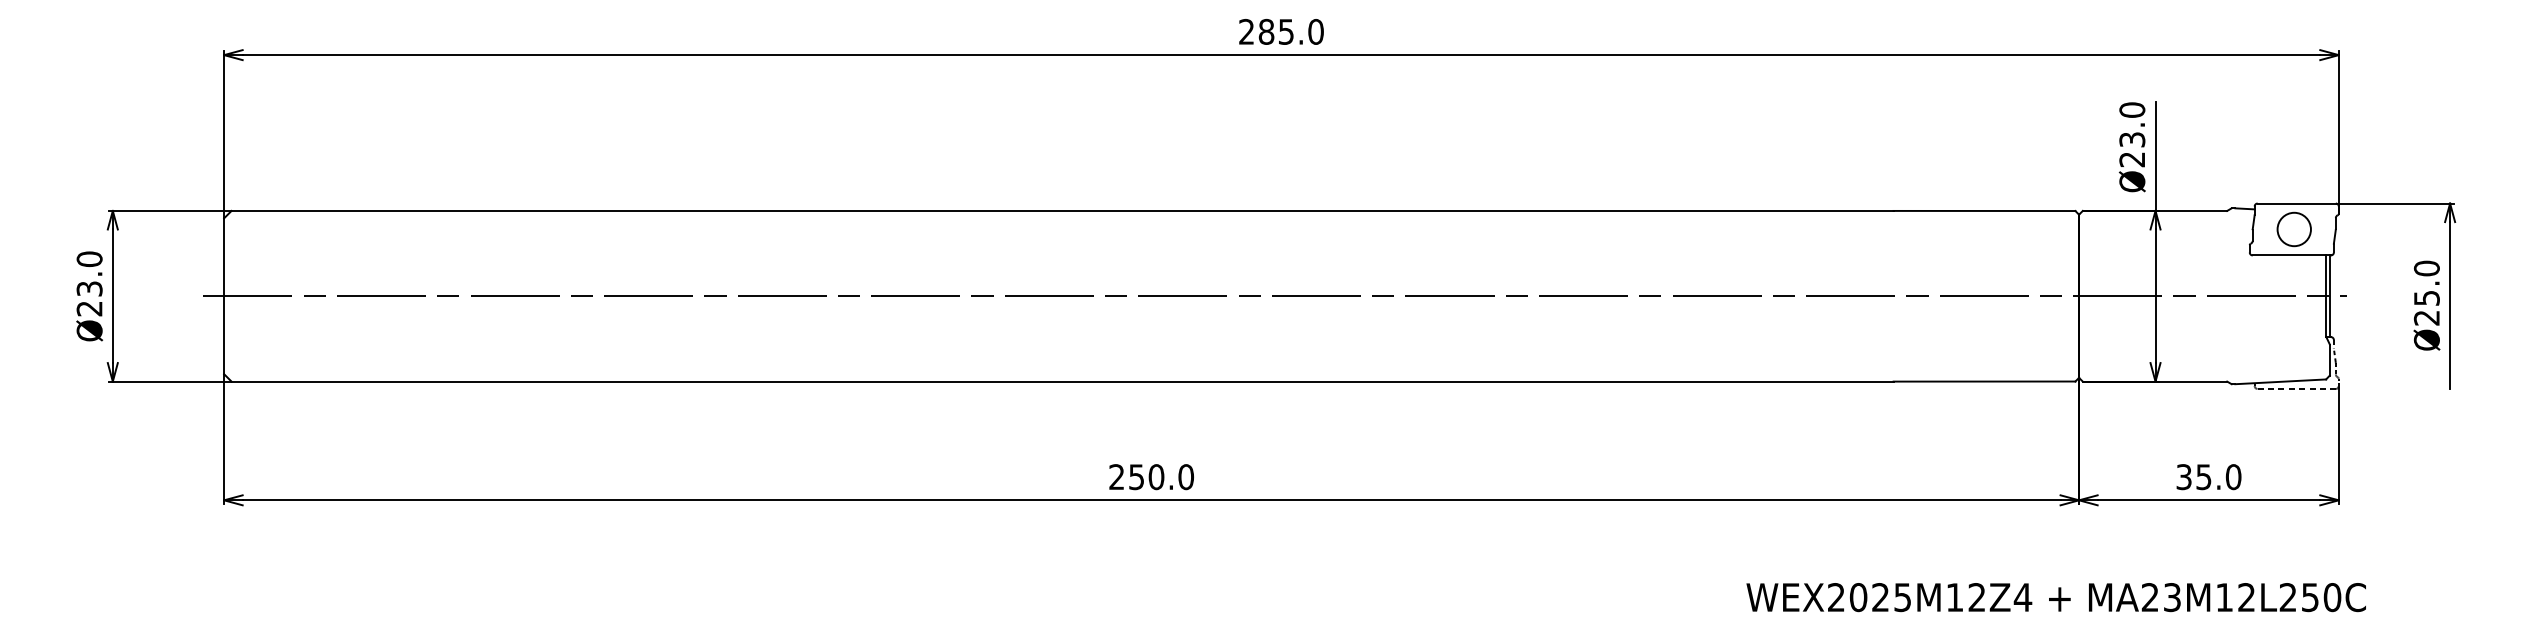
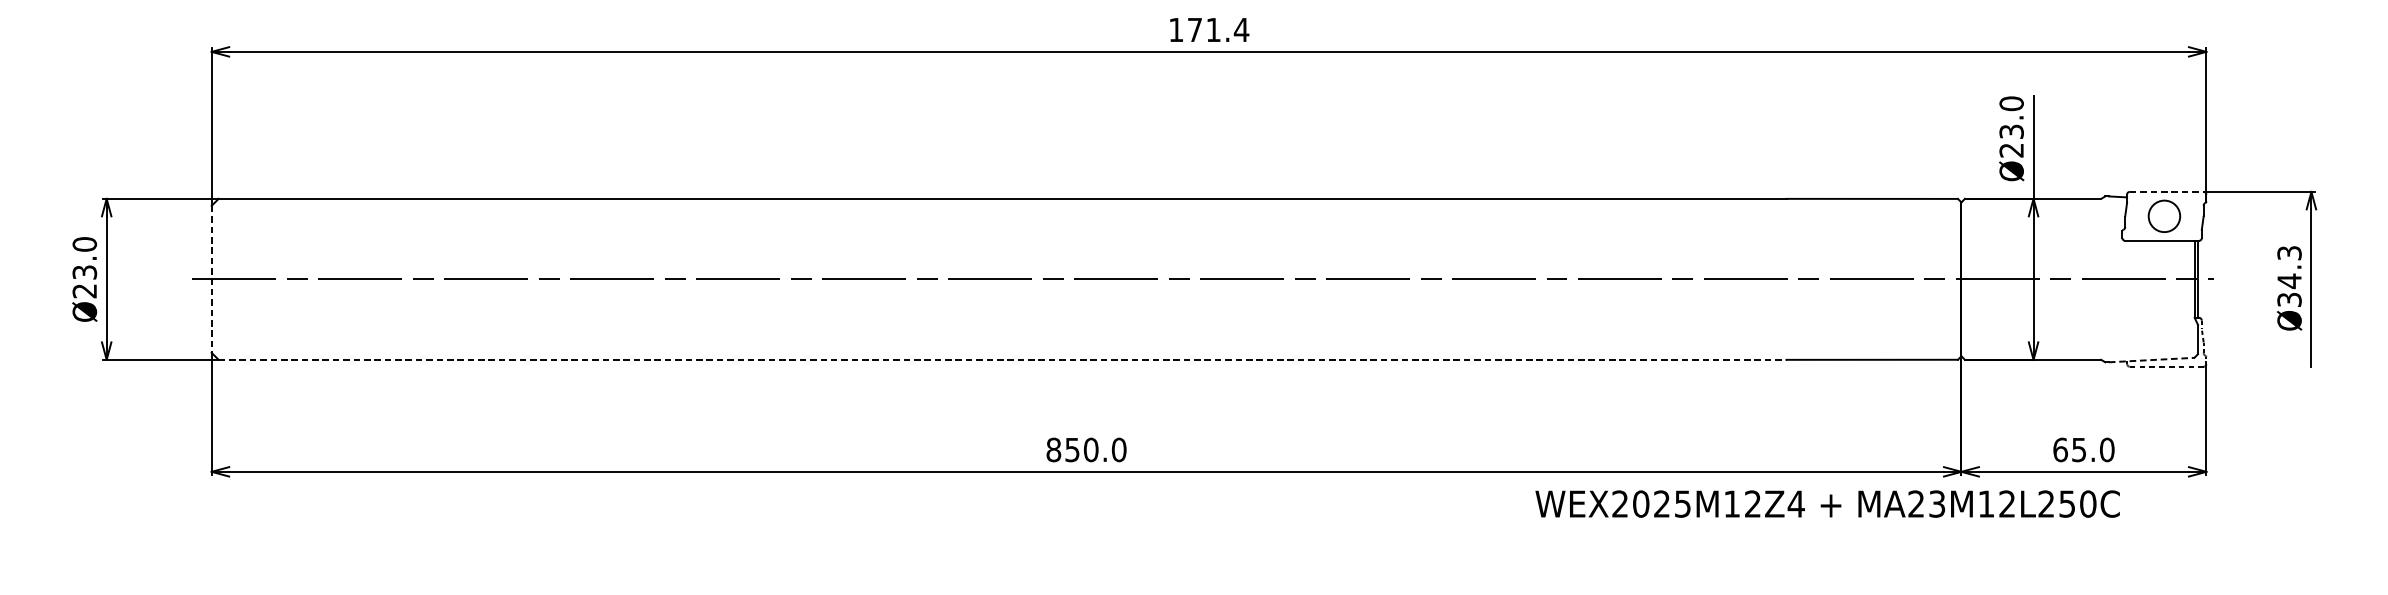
text: (1281, 31) -> (1209, 29), 285.0 -> 171.4
line: (2297, 203) -> (2167, 191), solid -> dashed
text: (2426, 292) -> (2289, 275), Ø25.0 -> Ø34.3
line: (224, 296) -> (212, 279), solid -> dashed
line: (1063, 381) -> (1003, 359), solid -> dashed
line: (2281, 381) -> (2152, 359), solid -> dashed
text: (1116, 477) -> (1053, 450), 250.0 -> 850.0
text: (2184, 477) -> (2060, 450), 35.0 -> 65.0
text: (2055, 597) -> (1826, 504), moved

